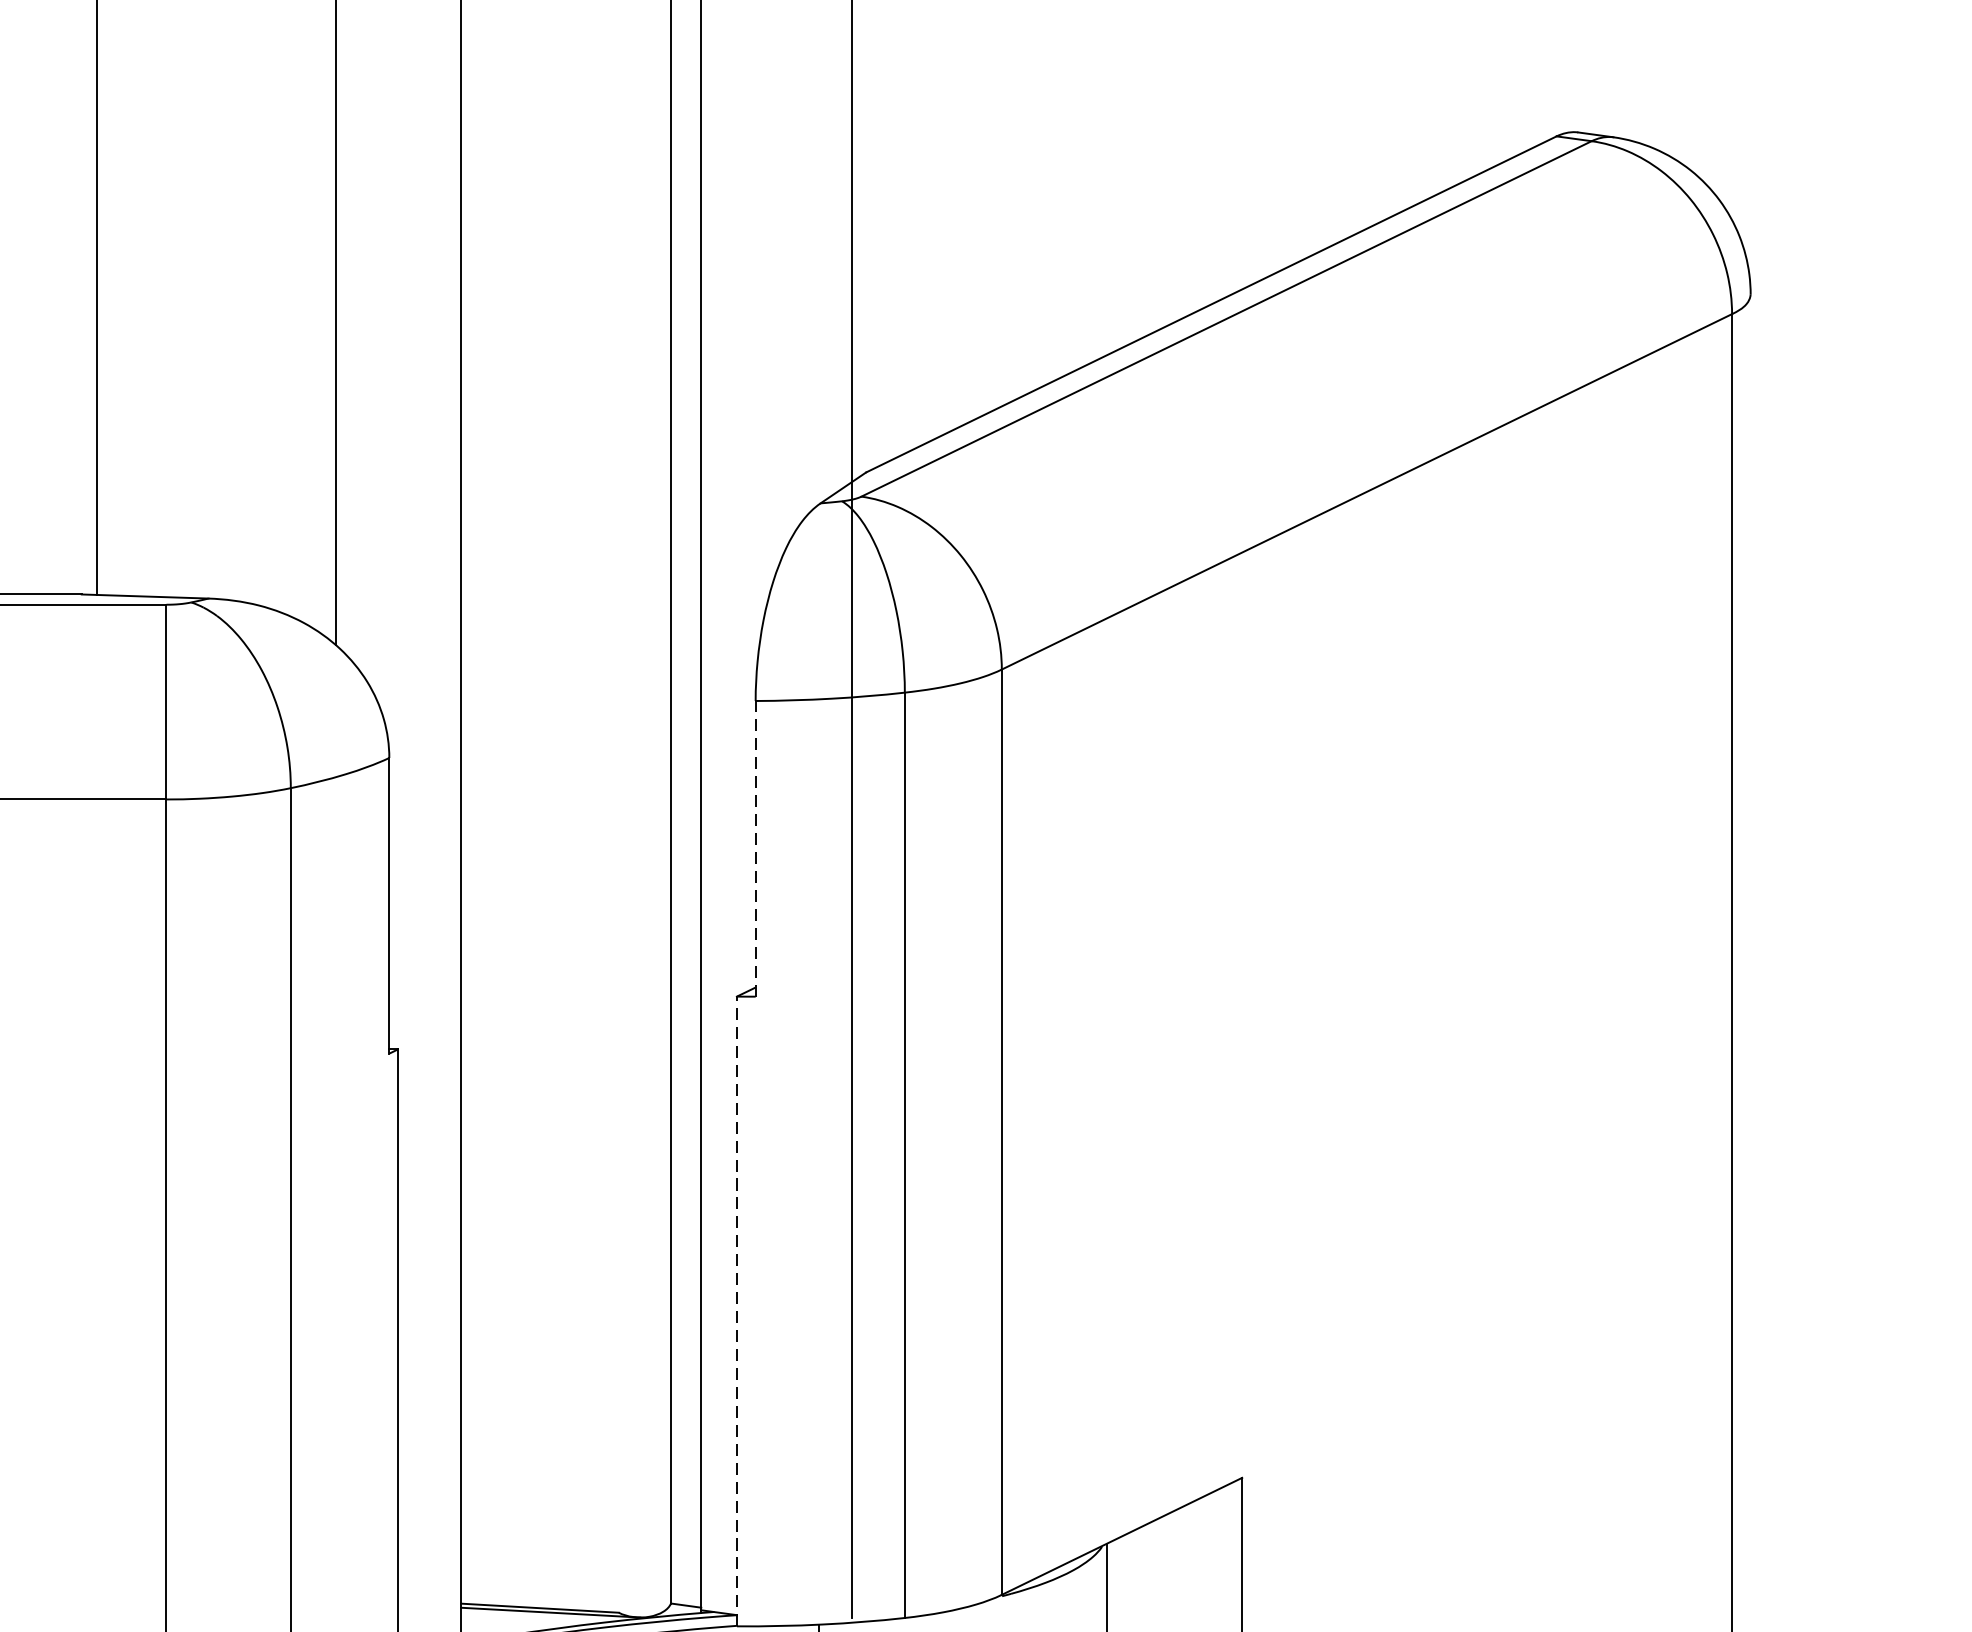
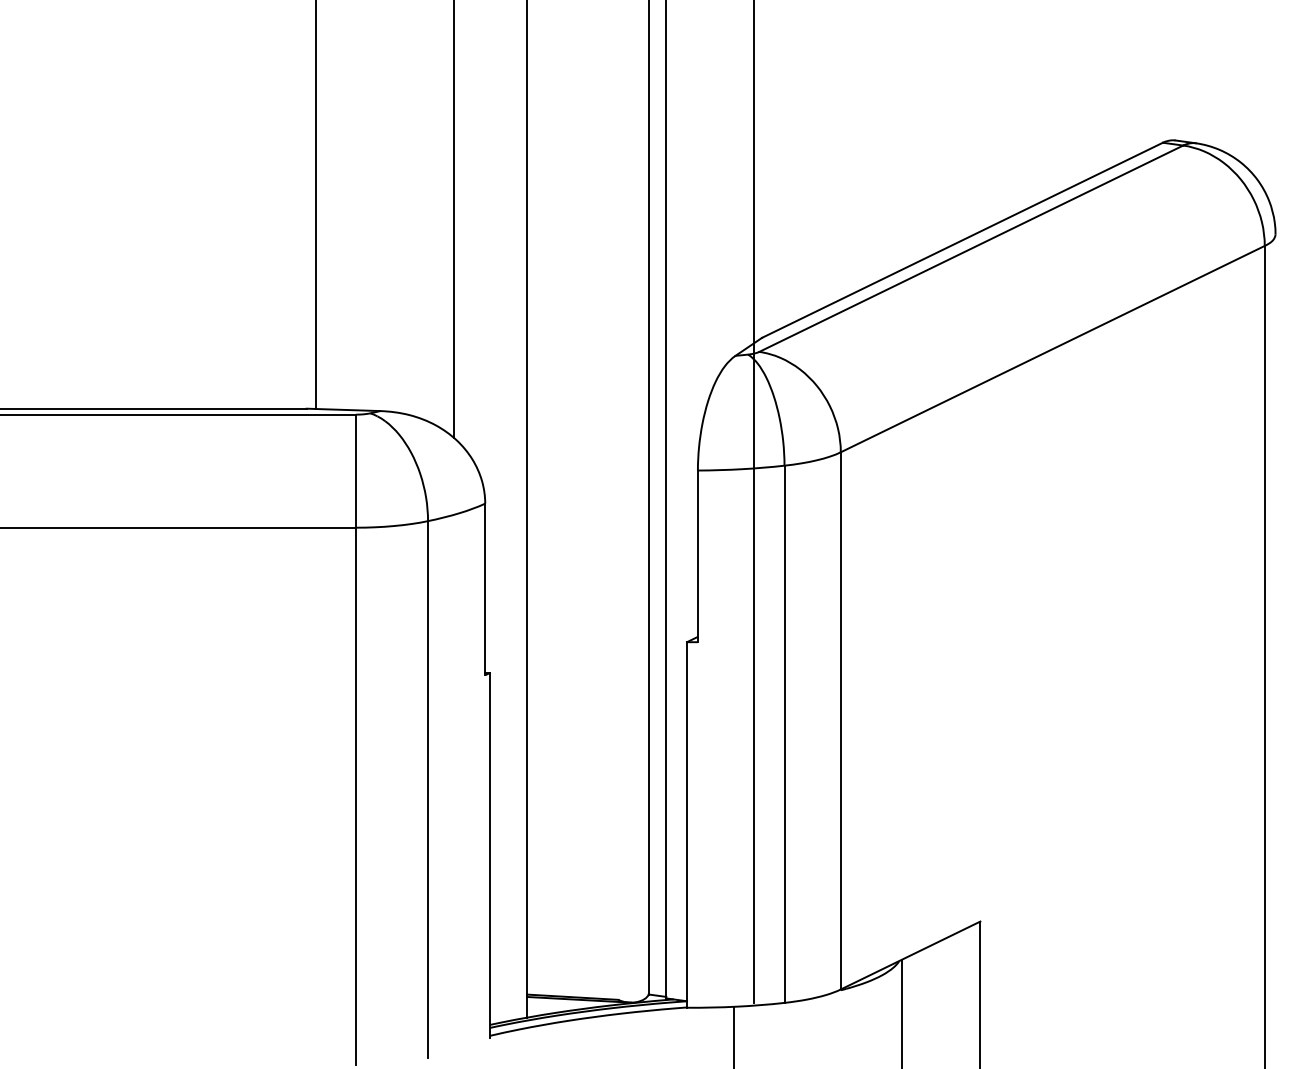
line: (754, 849) -> (697, 556), dashed -> solid
line: (737, 1310) -> (687, 824), dashed -> solid

